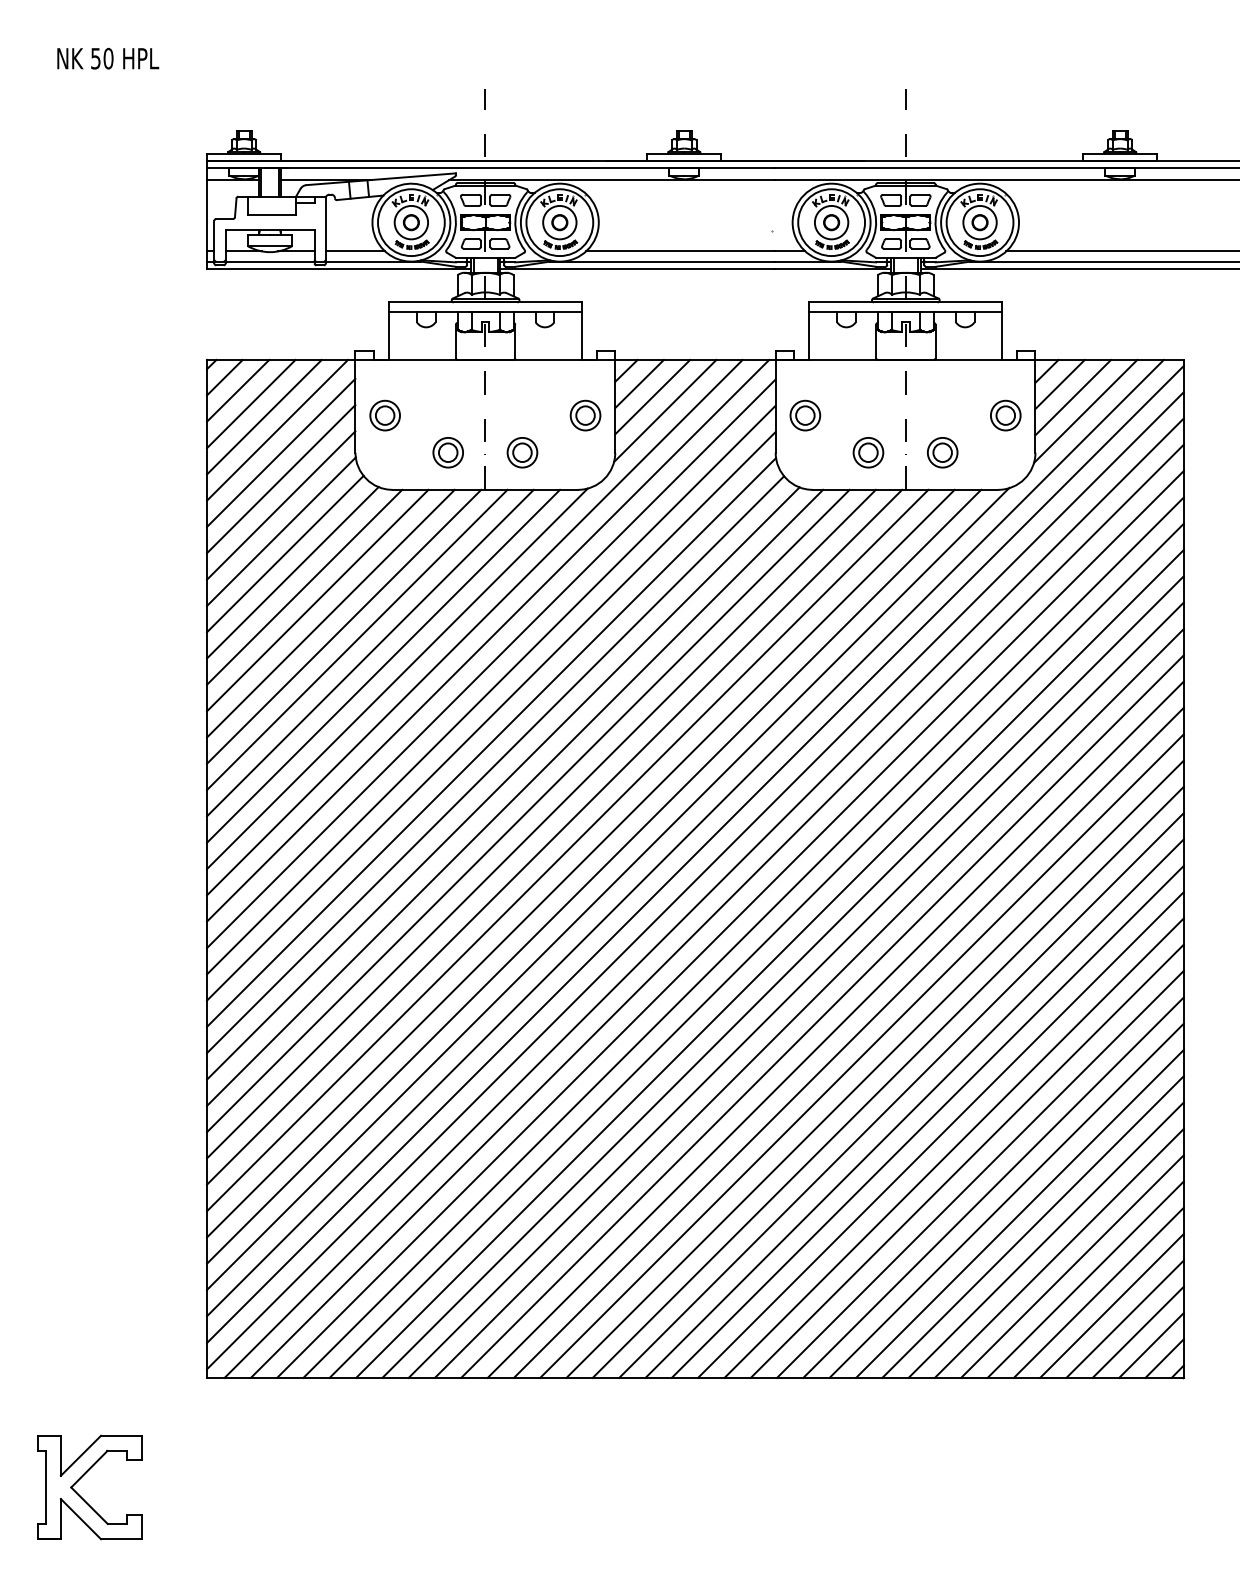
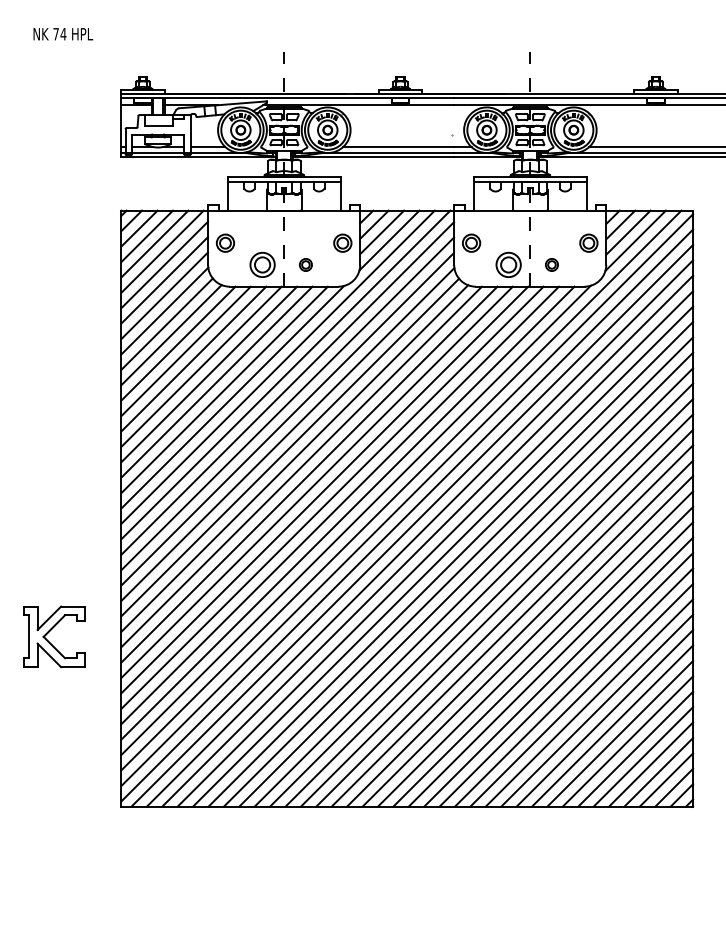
text: (101, 57) -> (59, 33), 50 -> 74
part: (446, 451) -> (261, 264), size x1.4
part: (521, 451) -> (305, 264), size x0.7
part: (866, 451) -> (507, 264), size x1.4
part: (941, 451) -> (551, 264), size x0.7
part: (82, 1478) -> (50, 631), moved

